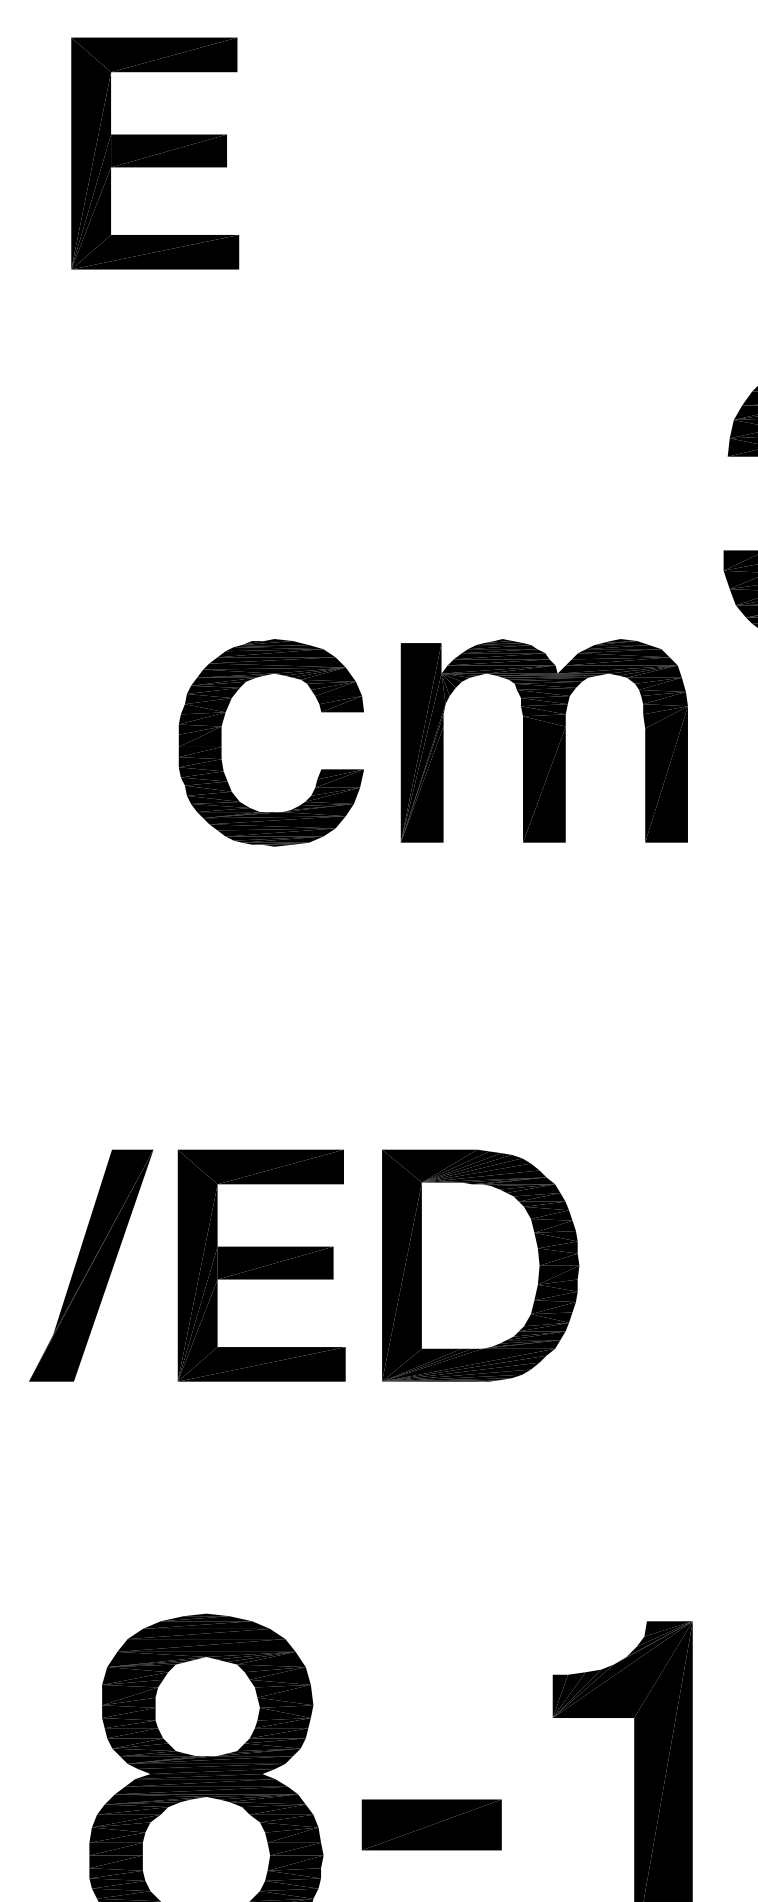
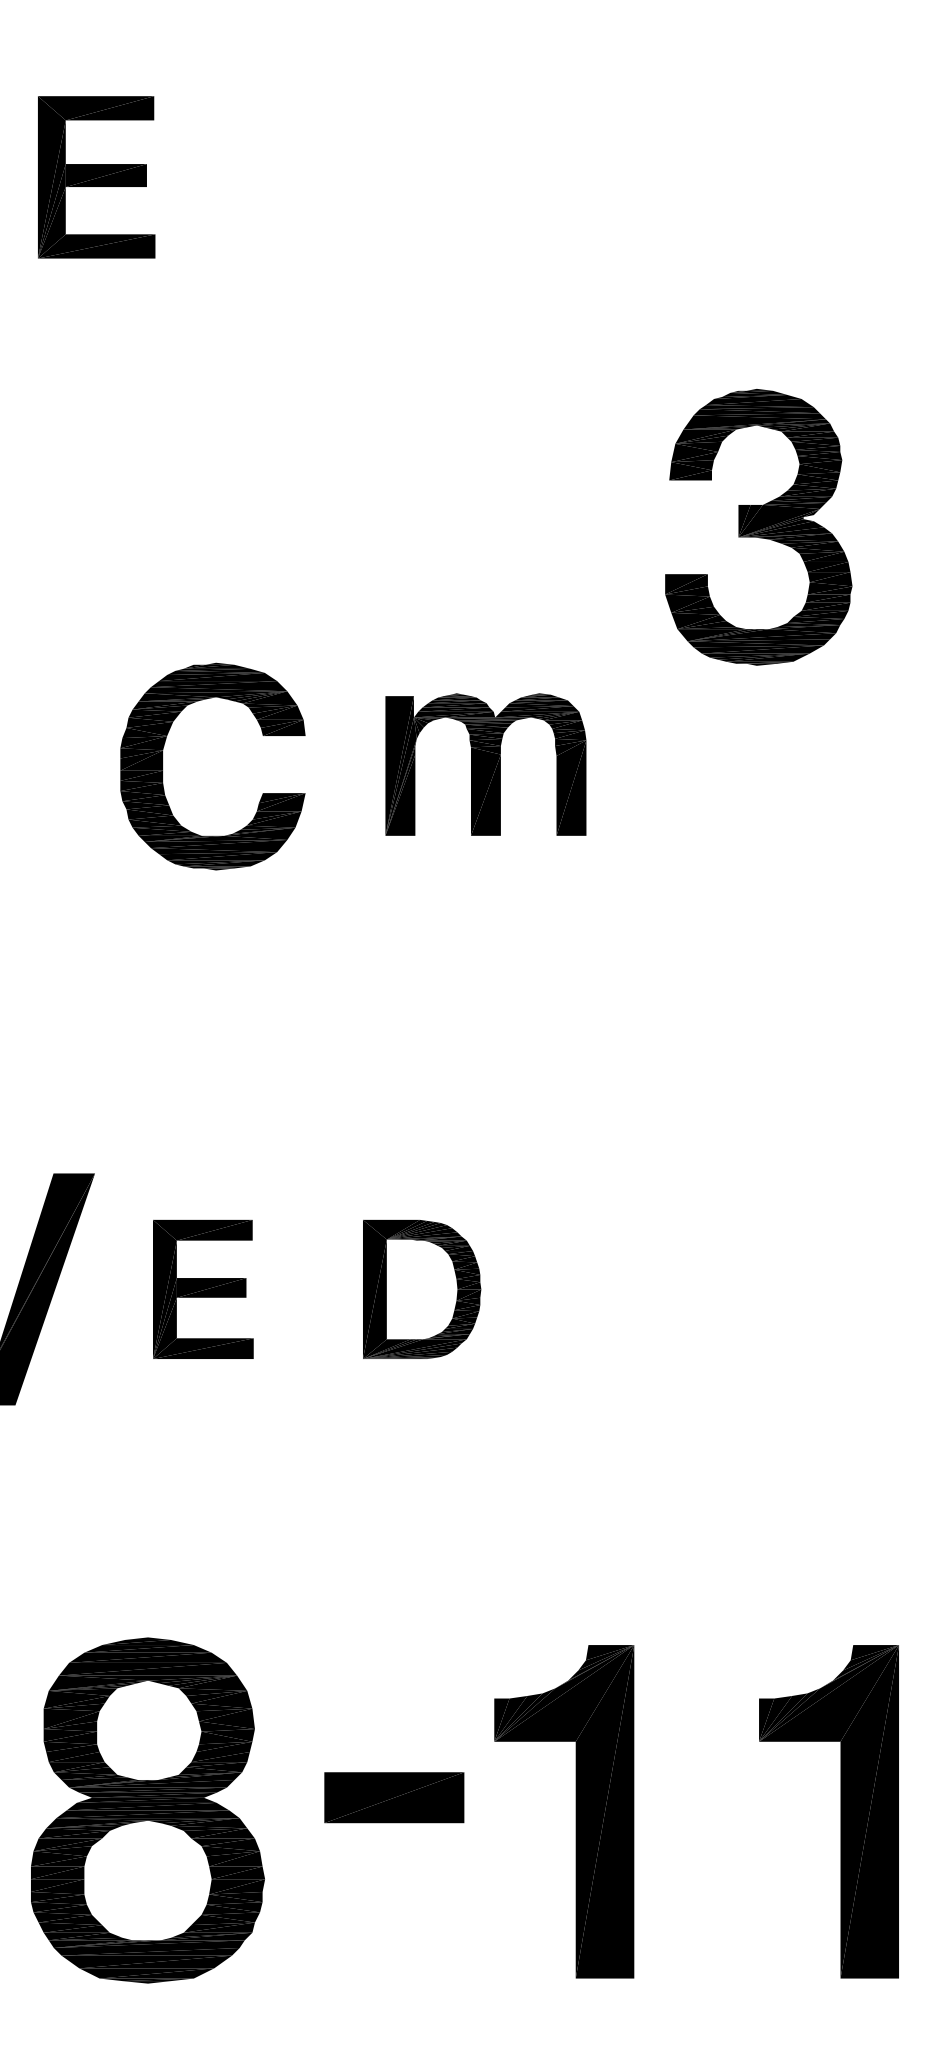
part: (154, 153) -> (96, 177), size x0.7
part: (543, 740) -> (485, 764), size x0.7
part: (261, 1265) -> (203, 1289), size x0.6
part: (479, 1265) -> (421, 1289), size x0.6
part: (431, 1824) -> (394, 1797), moved

